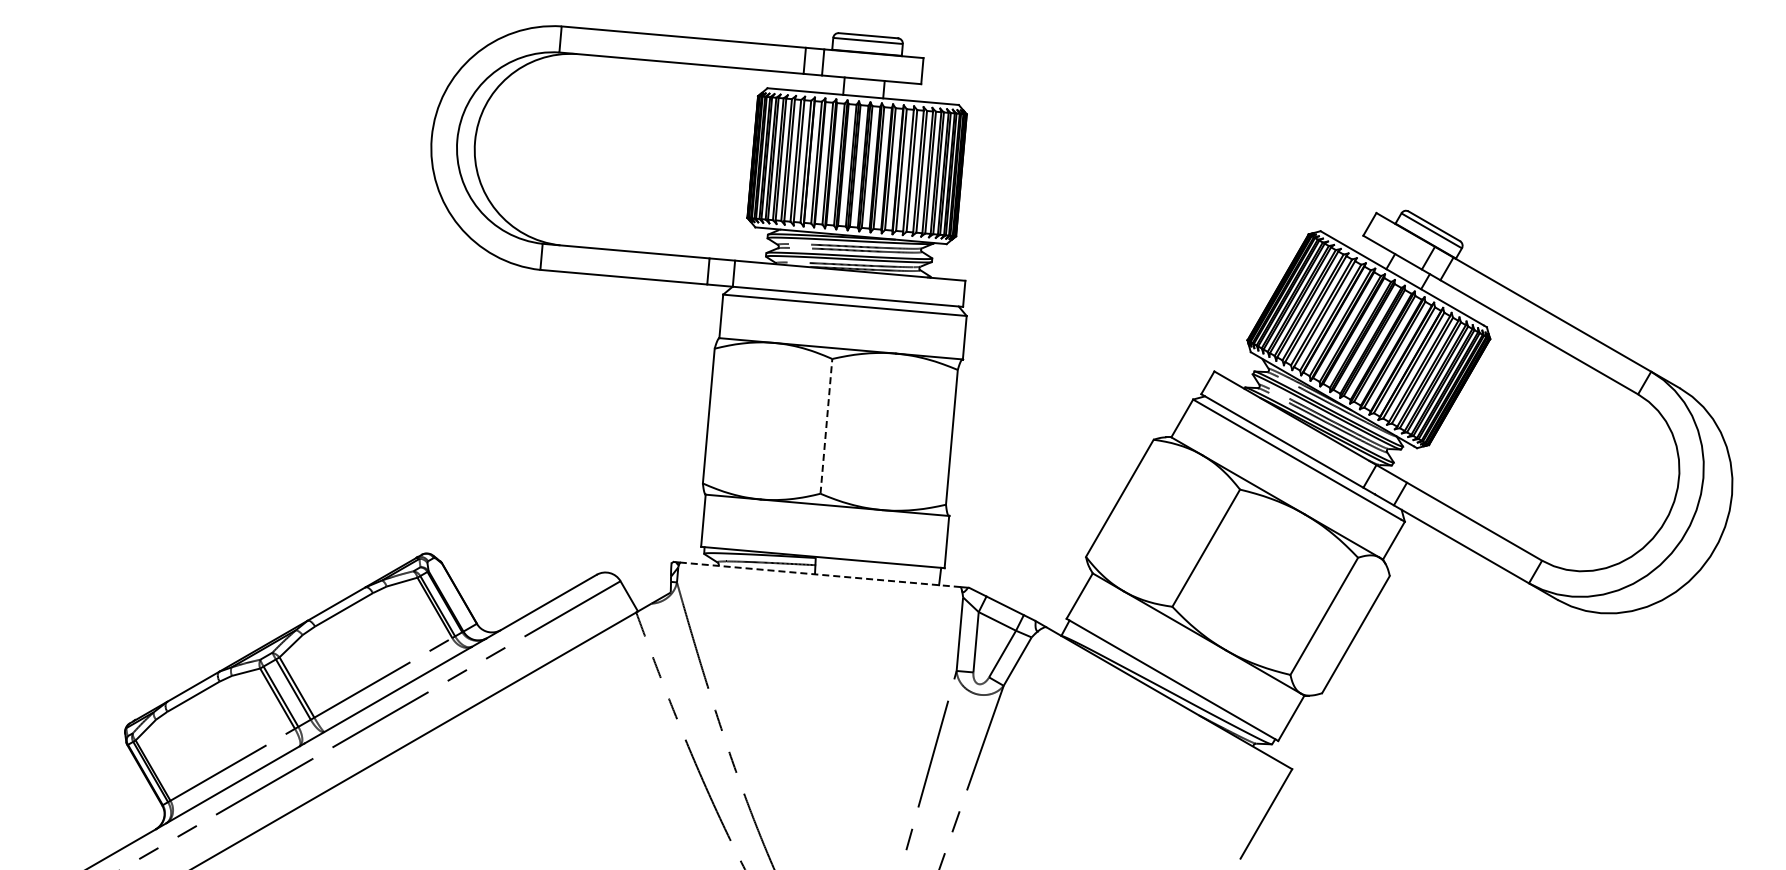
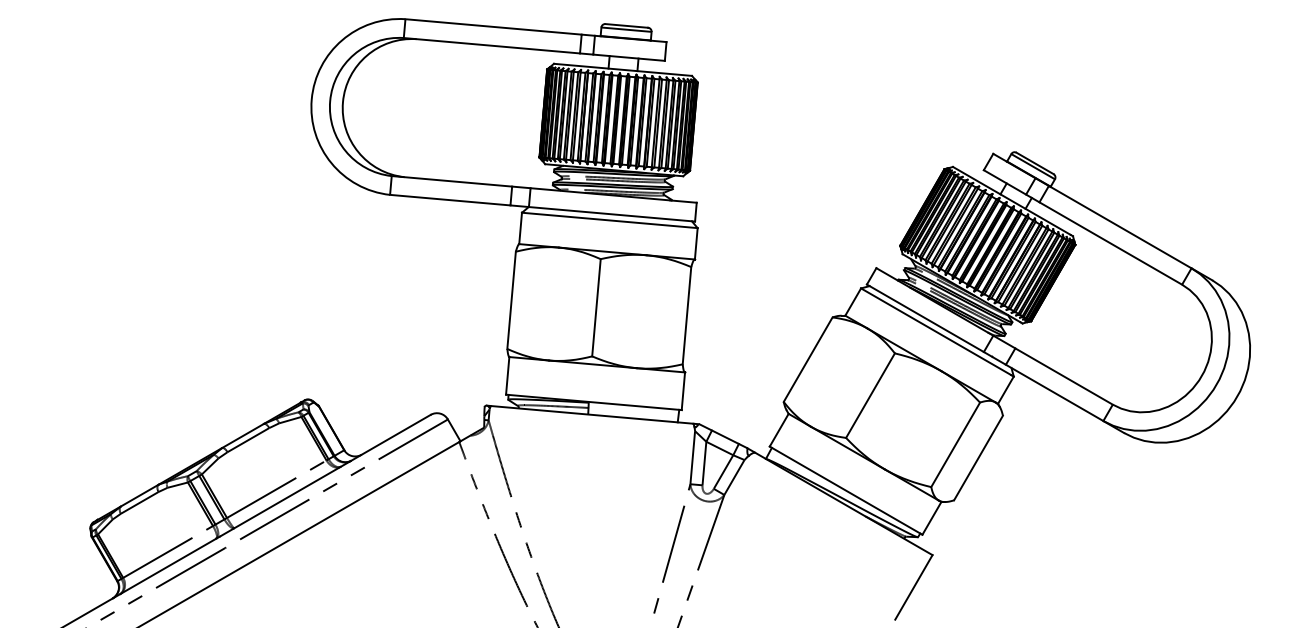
line: (826, 426) -> (596, 307), dashed -> solid
line: (820, 574) -> (592, 414), dashed -> solid

